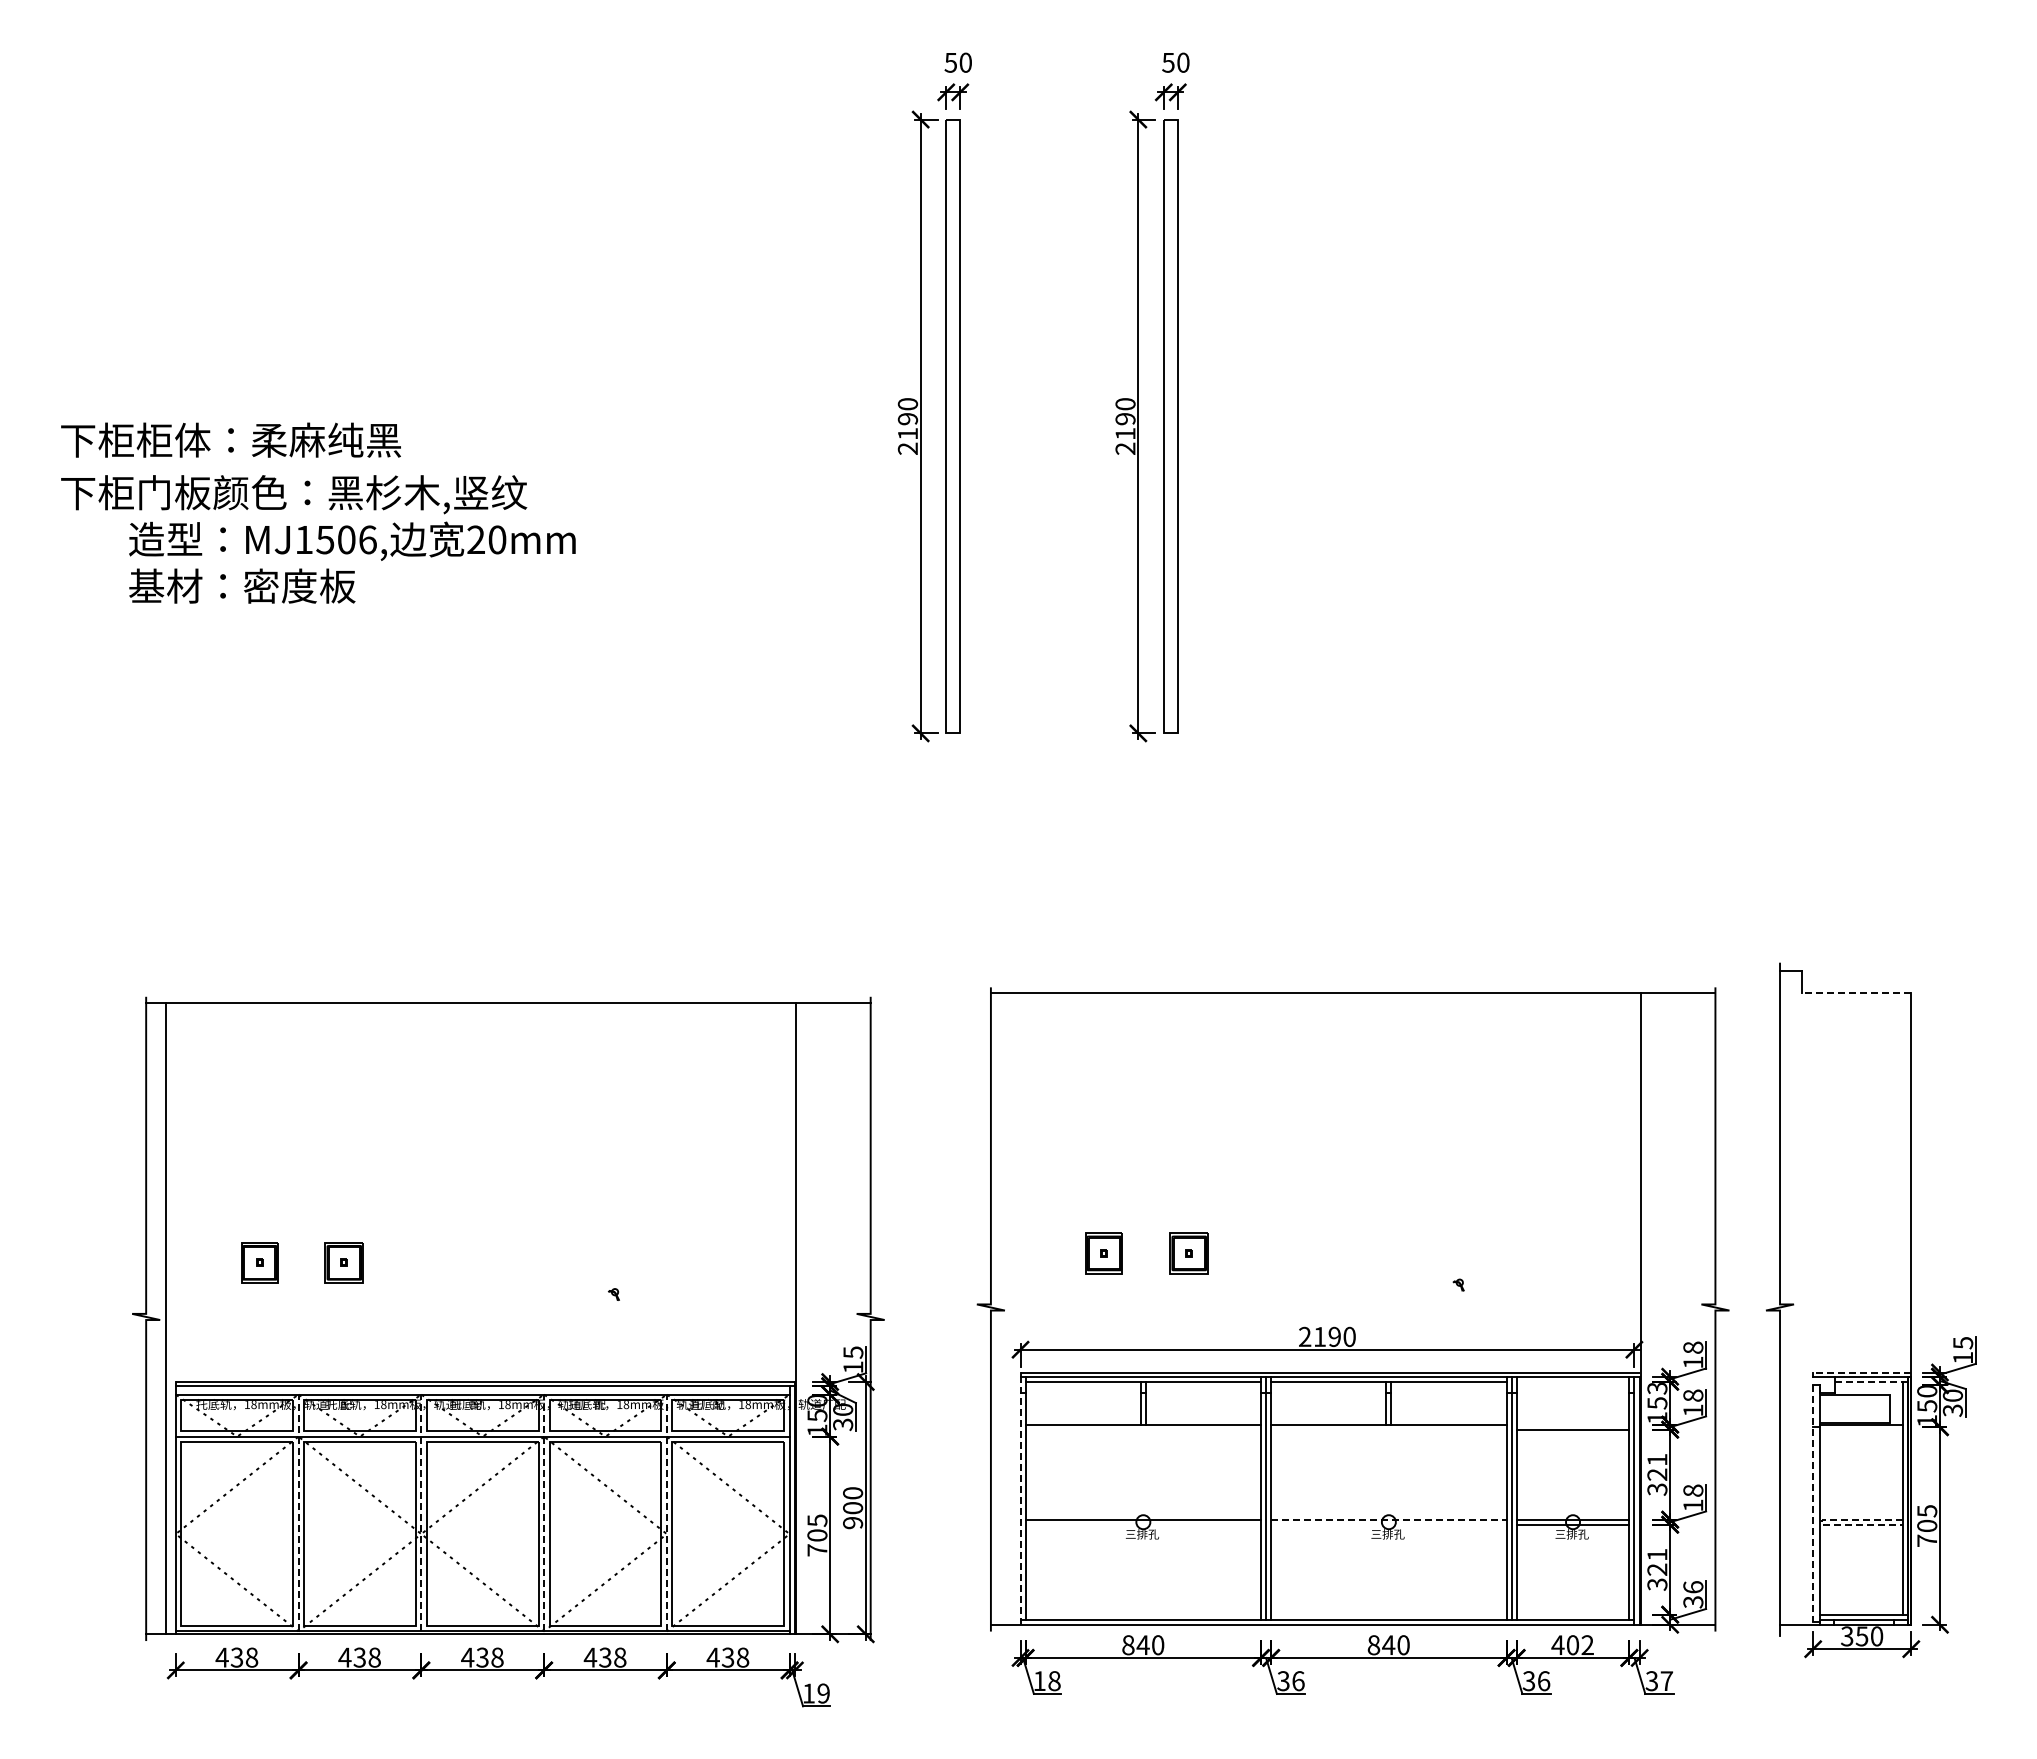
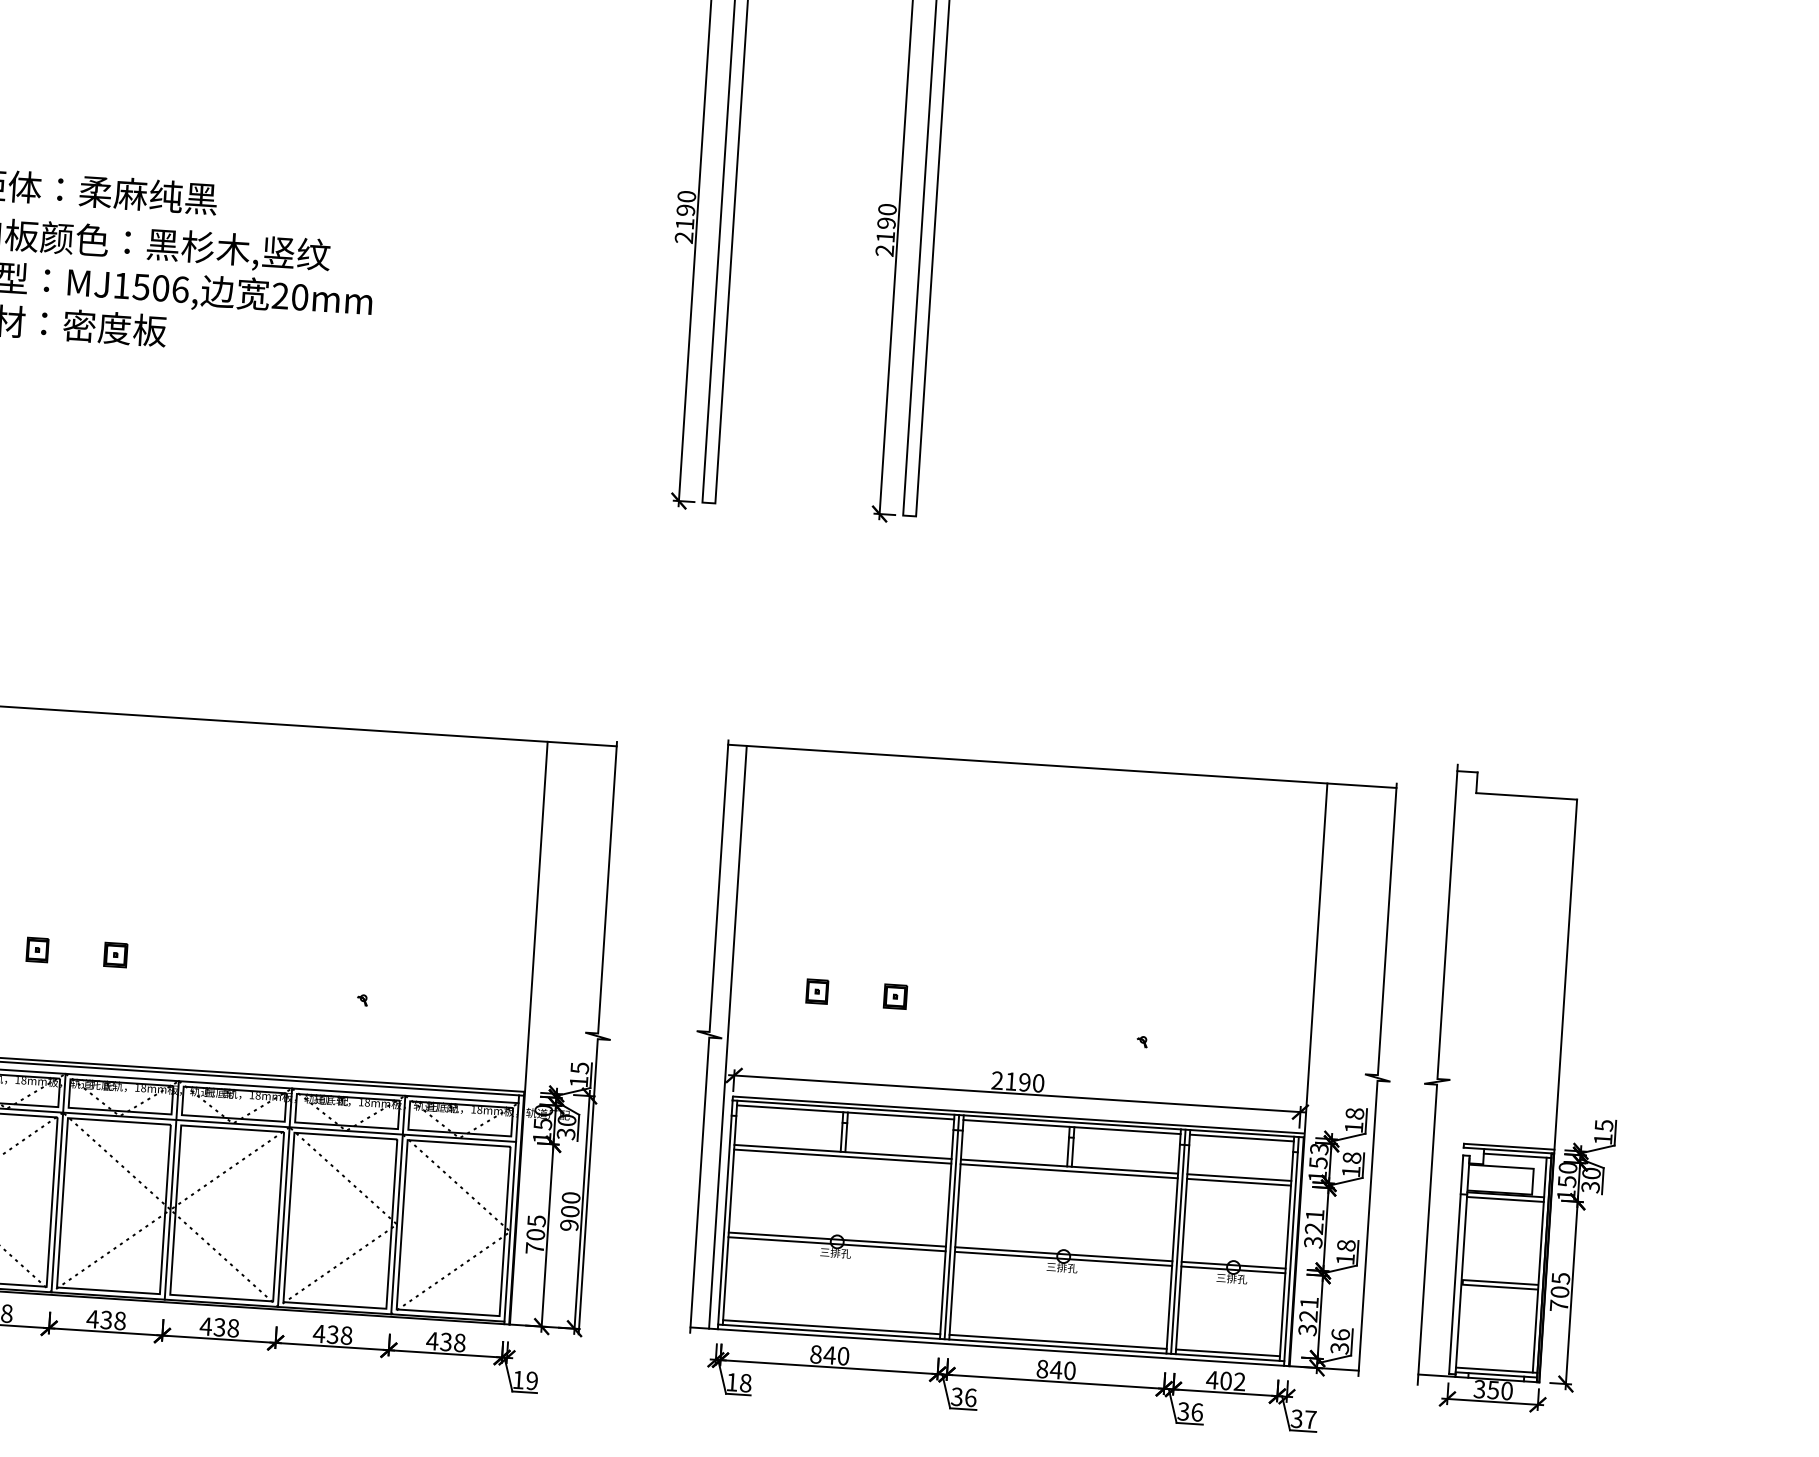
line: (1856, 993) -> (1526, 796), dashed -> solid
part: (1104, 1253) -> (817, 991), size x0.62
part: (1188, 1253) -> (894, 996), size x0.62
part: (259, 1262) -> (37, 949), size x0.62
part: (344, 1262) -> (115, 954), size x0.62
line: (1011, 1308) -> (728, 1036), added
line: (1861, 1372) -> (1508, 1146), dashed -> solid
line: (1572, 1381) -> (1241, 1137), added
line: (1871, 1381) -> (1517, 1155), dashed -> solid
line: (1572, 1424) -> (1238, 1177), added
line: (1143, 1429) -> (842, 1156), added
line: (1388, 1429) -> (1068, 1171), added
line: (1861, 1429) -> (1505, 1199), added
line: (1020, 1500) -> (725, 1214), dashed -> solid
line: (1813, 1504) -> (1456, 1265), dashed -> solid
line: (298, 1512) -> (58, 1182), dashed -> solid
line: (421, 1512) -> (172, 1189), dashed -> solid
line: (544, 1512) -> (285, 1197), dashed -> solid
line: (666, 1512) -> (397, 1204), dashed -> solid
line: (1388, 1519) -> (1063, 1254), dashed -> solid
line: (1821, 1522) -> (1462, 1282), dashed -> solid
line: (1143, 1524) -> (837, 1244), added
line: (1388, 1524) -> (1063, 1258), added
line: (1143, 1614) -> (831, 1327), added
line: (1388, 1614) -> (1057, 1341), added
line: (1572, 1614) -> (1227, 1352), added

